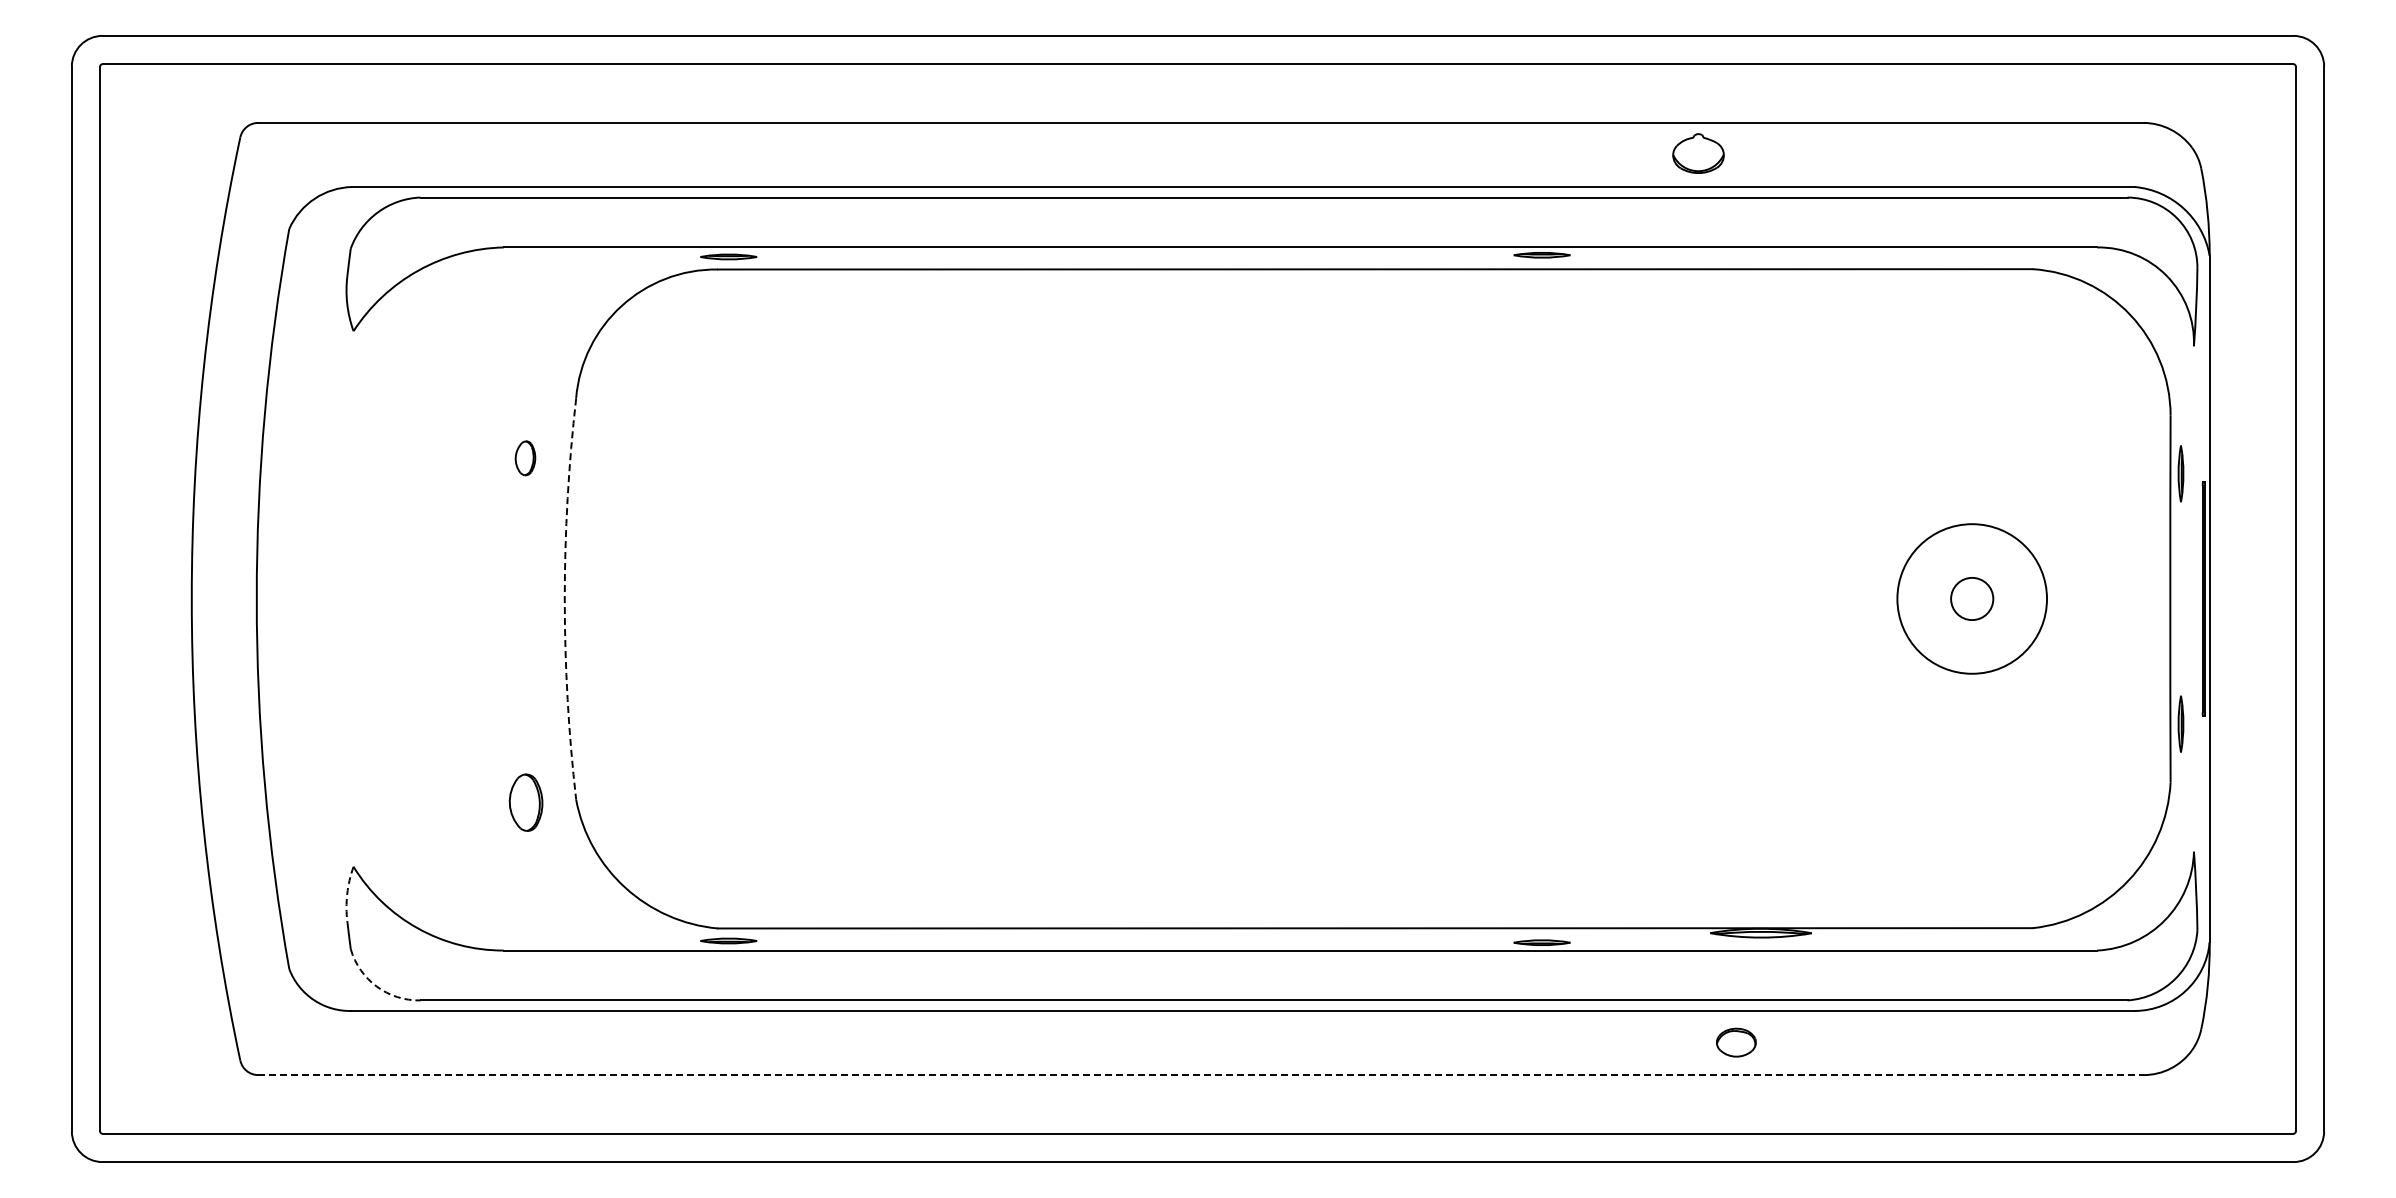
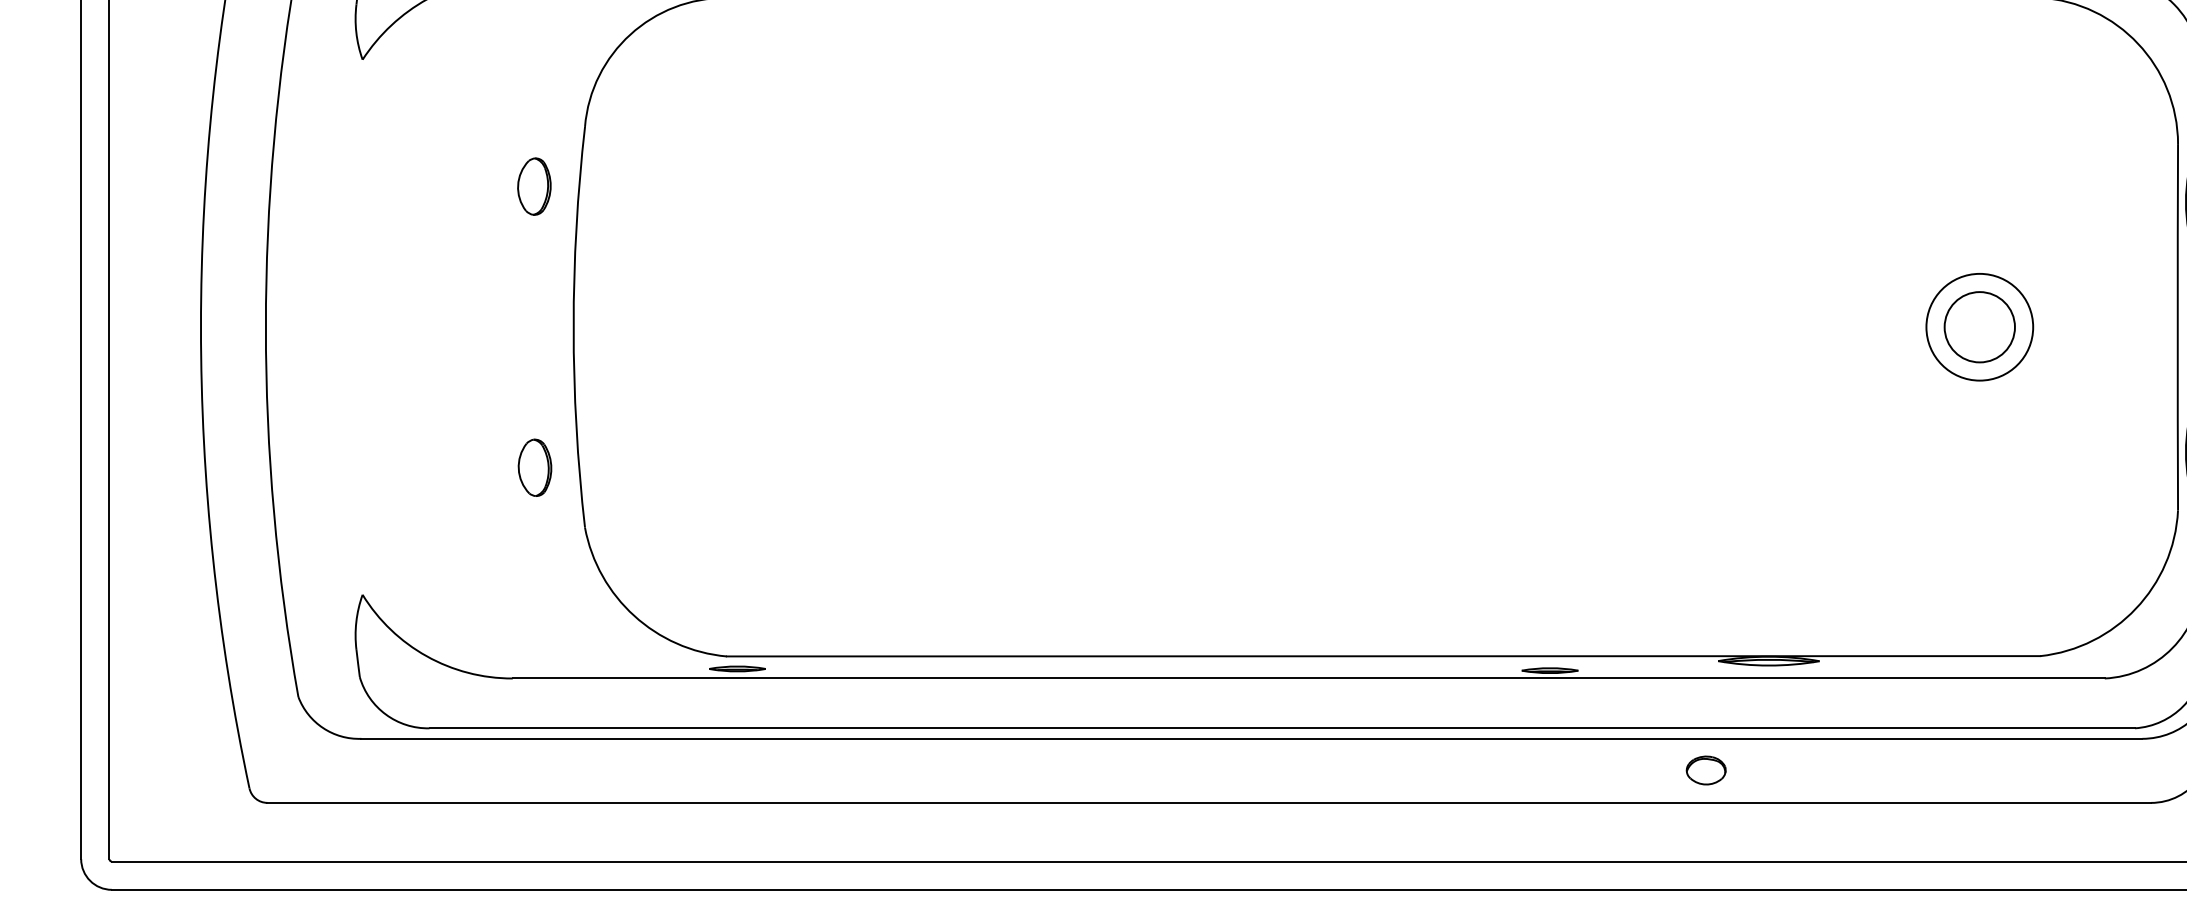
part: (525, 458) -> (534, 186), size x1.67
arc: (564, 598) -> (573, 326), dashed -> solid
circle: (1971, 598) -> (1979, 326), size x0.71
circle: (1972, 598) -> (1980, 326), size x1.67
part: (525, 802) -> (534, 467), moved
arc: (347, 893) -> (356, 621), dashed -> solid
arc: (376, 986) -> (385, 714), dashed -> solid
part: (1736, 1042) -> (1706, 770), moved
line: (1200, 1075) -> (1208, 803), dashed -> solid

